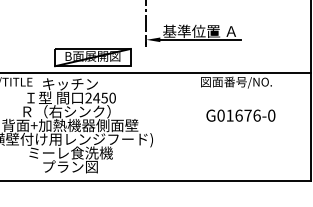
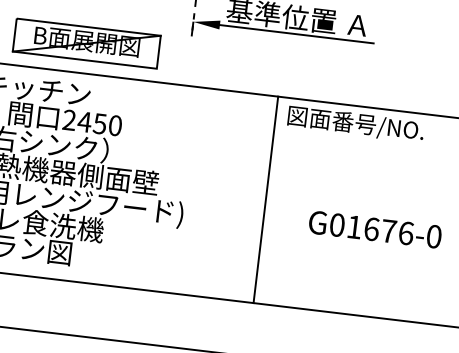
text: (240, 115) -> (374, 229), moved
line: (194, 126) -> (265, 198), added

